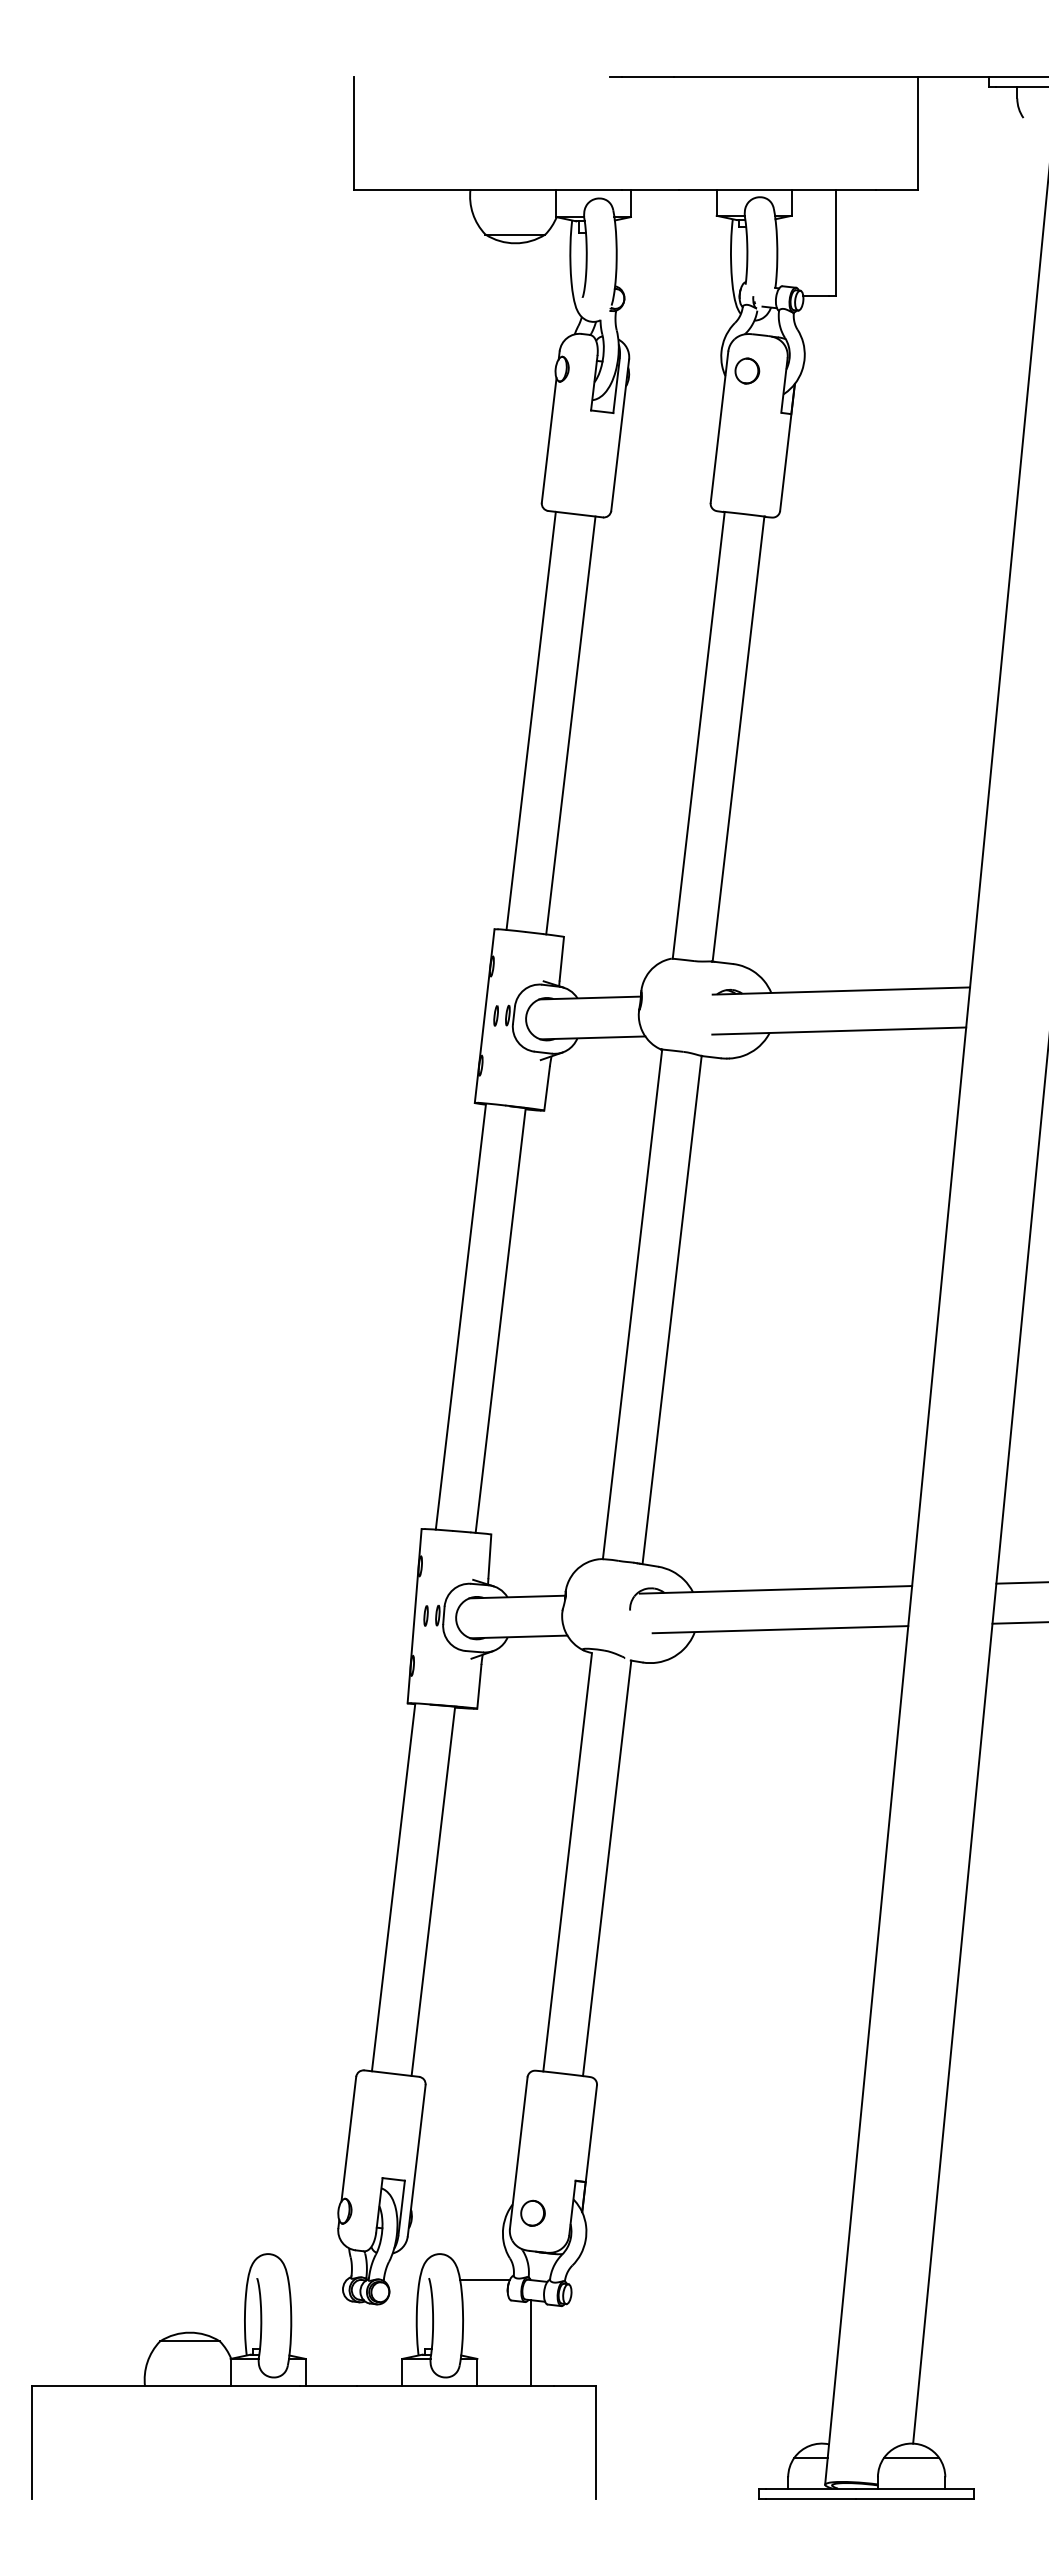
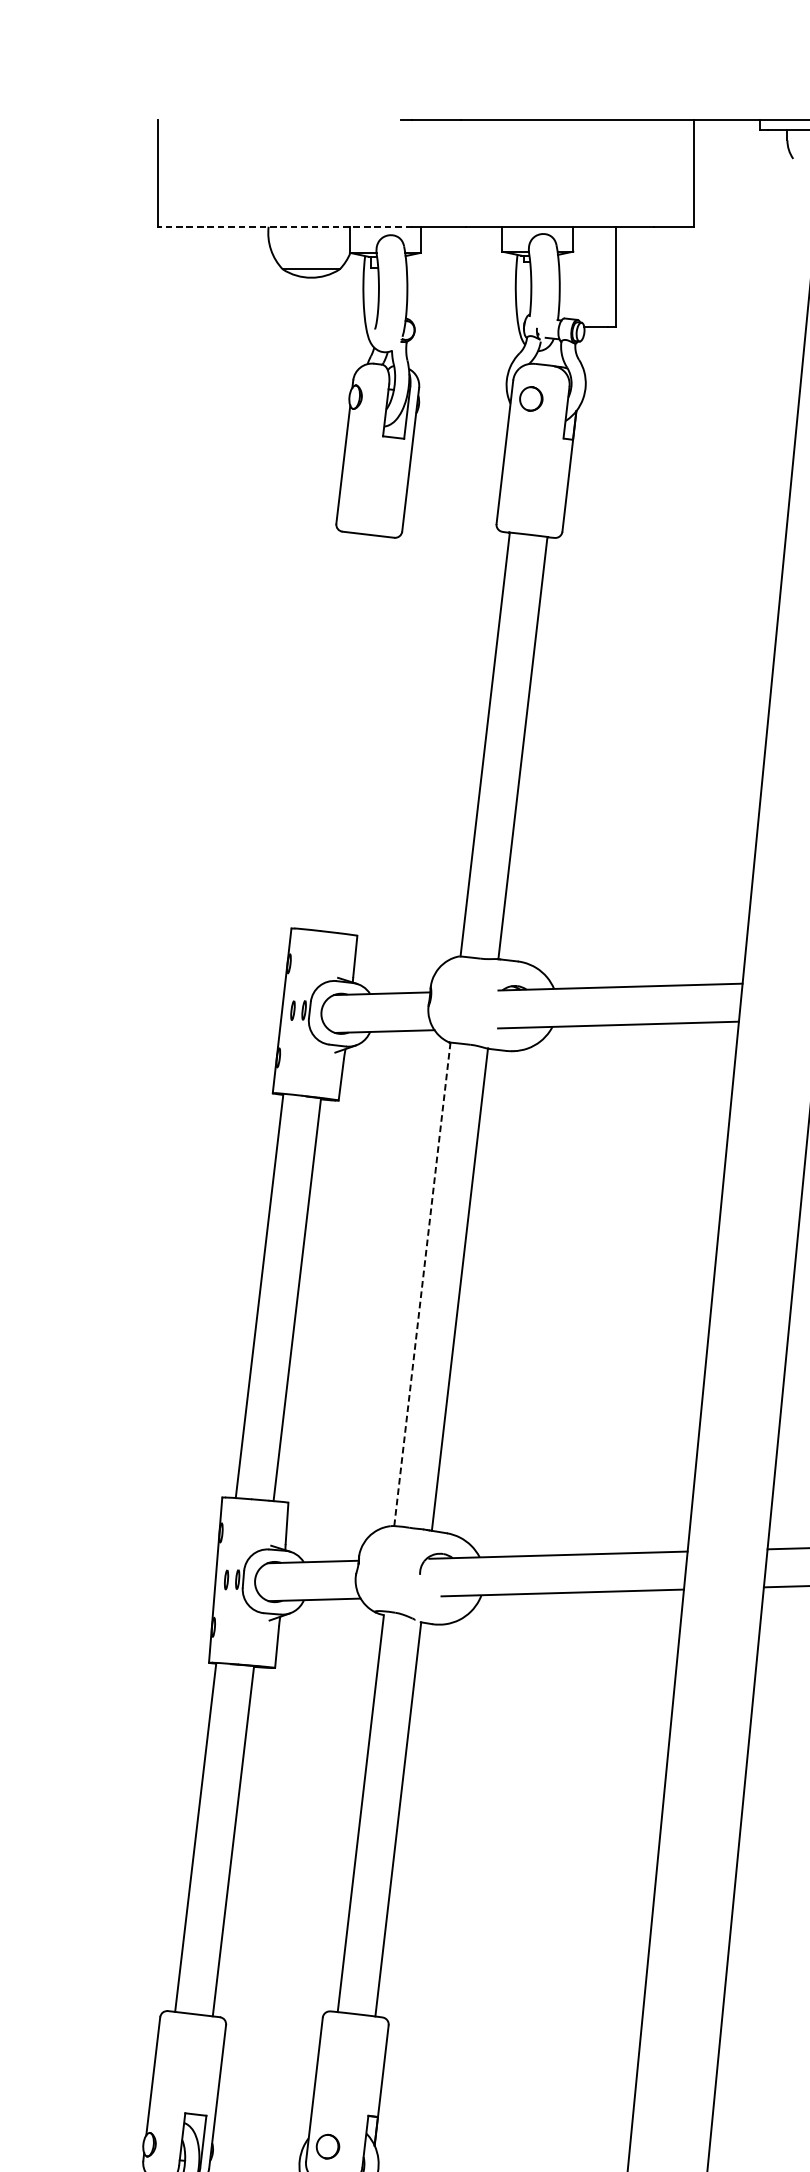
line: (488, 189) -> (285, 226), solid -> dashed
line: (530, 720) -> (325, 730), removed
line: (570, 725) -> (363, 735), removed
line: (632, 1304) -> (422, 1284), solid -> dashed

